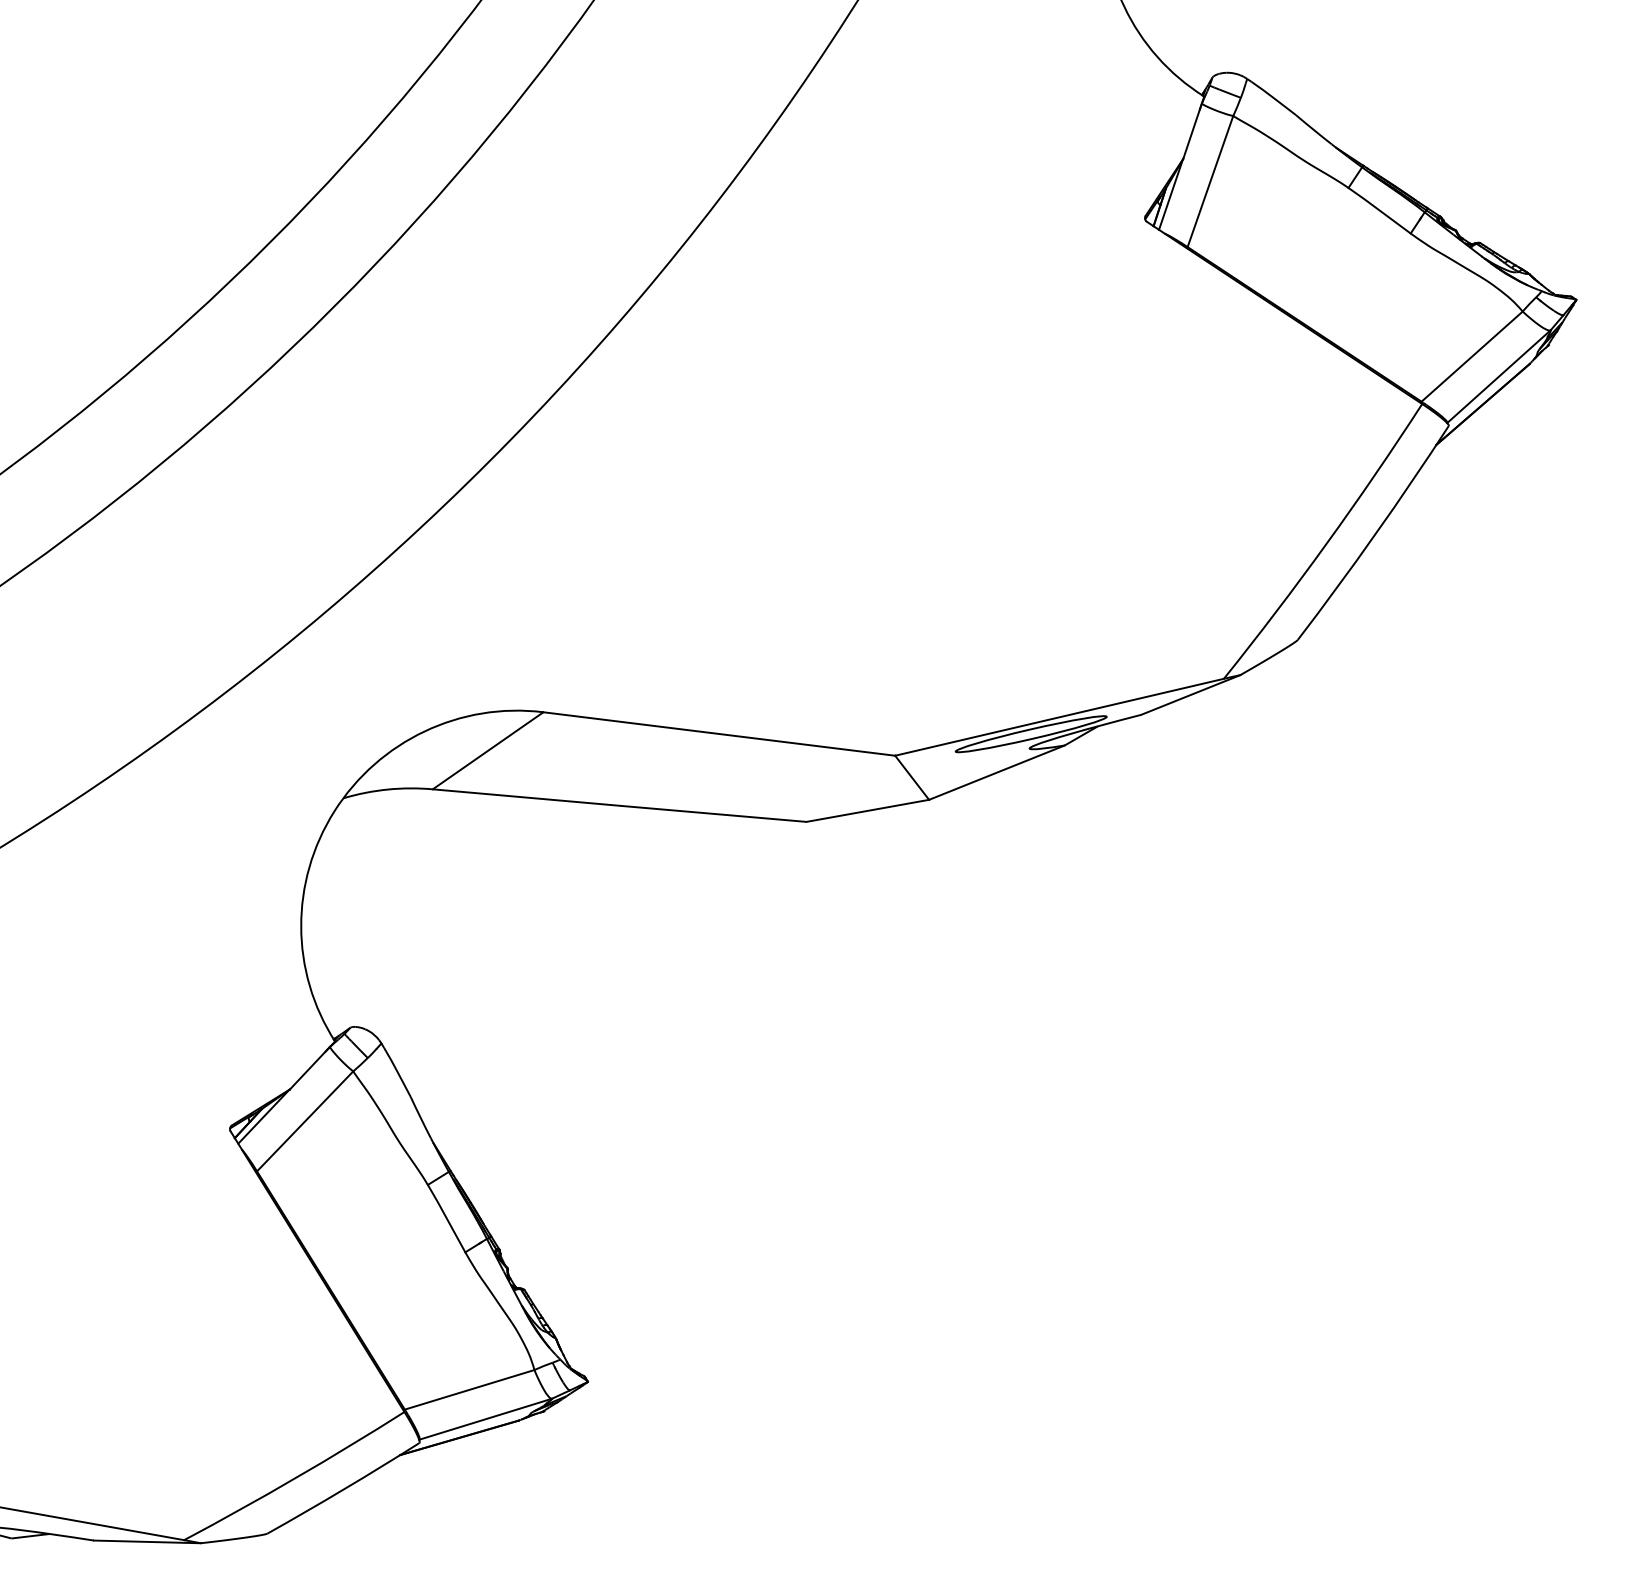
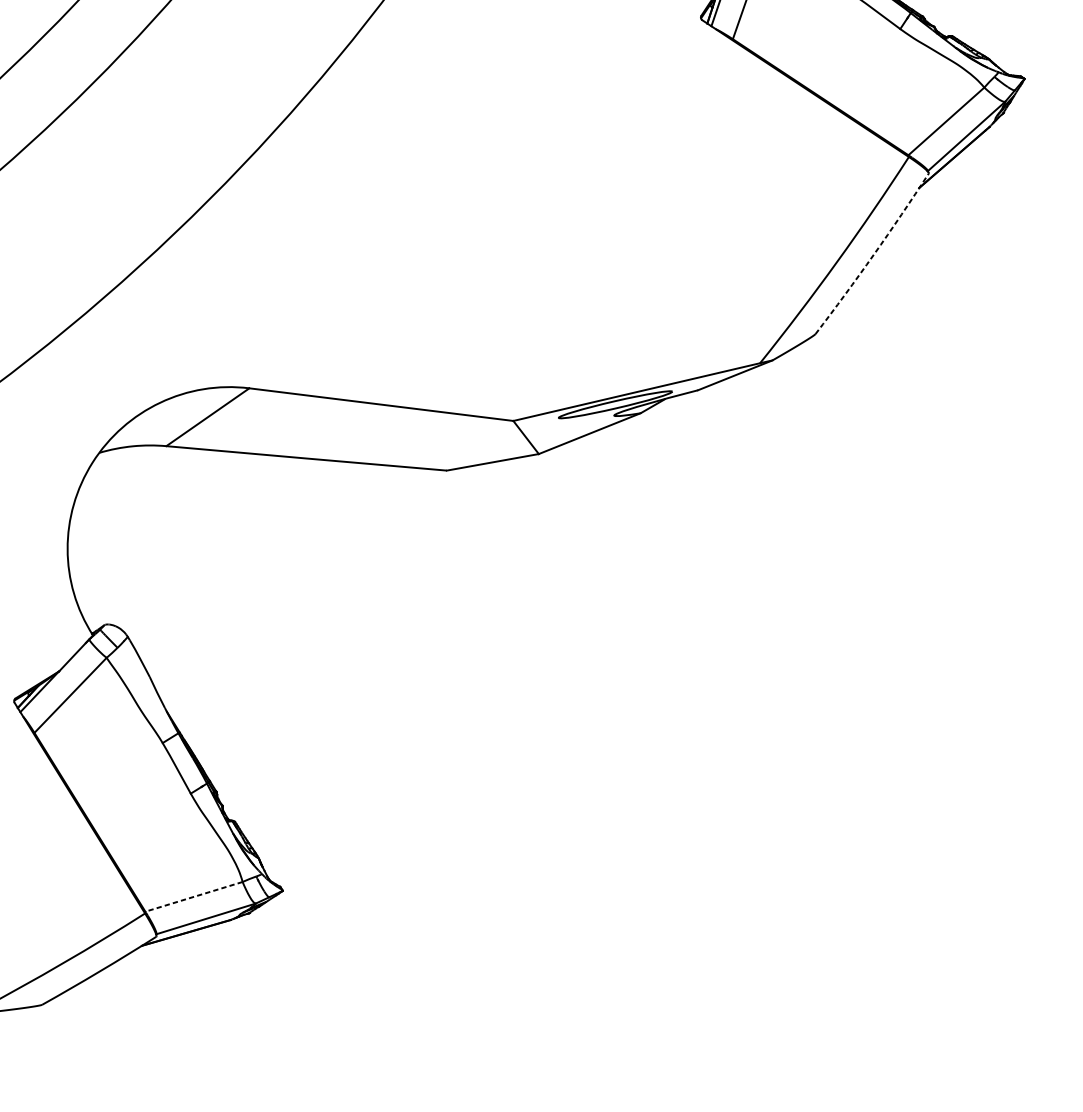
arc: (1375, 534) -> (873, 254), solid -> dashed
line: (469, 1389) -> (193, 896), solid -> dashed

